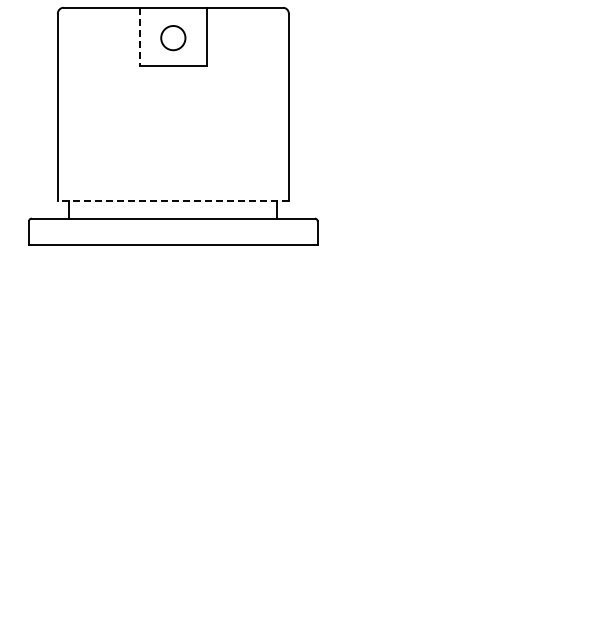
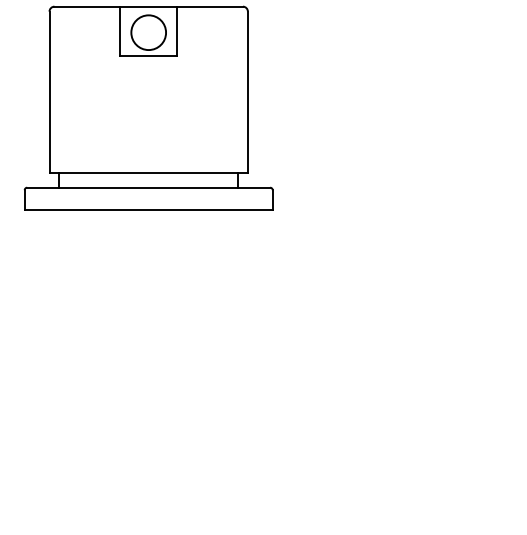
line: (139, 36) -> (119, 31), dashed -> solid
circle: (173, 37) -> (148, 32), size x1.67
line: (173, 201) -> (148, 173), dashed -> solid

